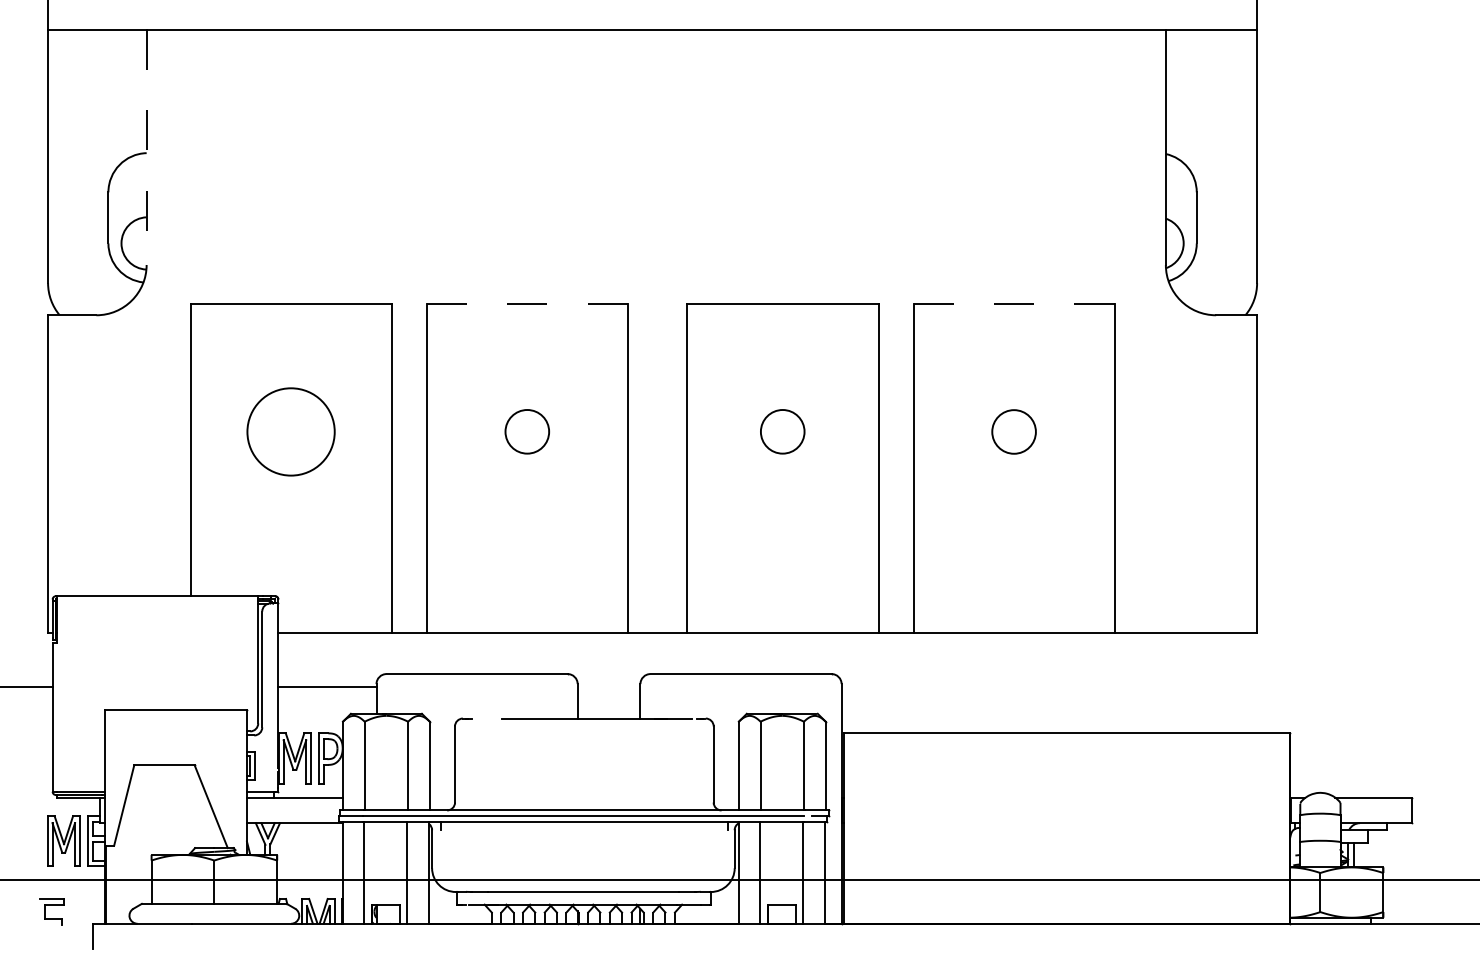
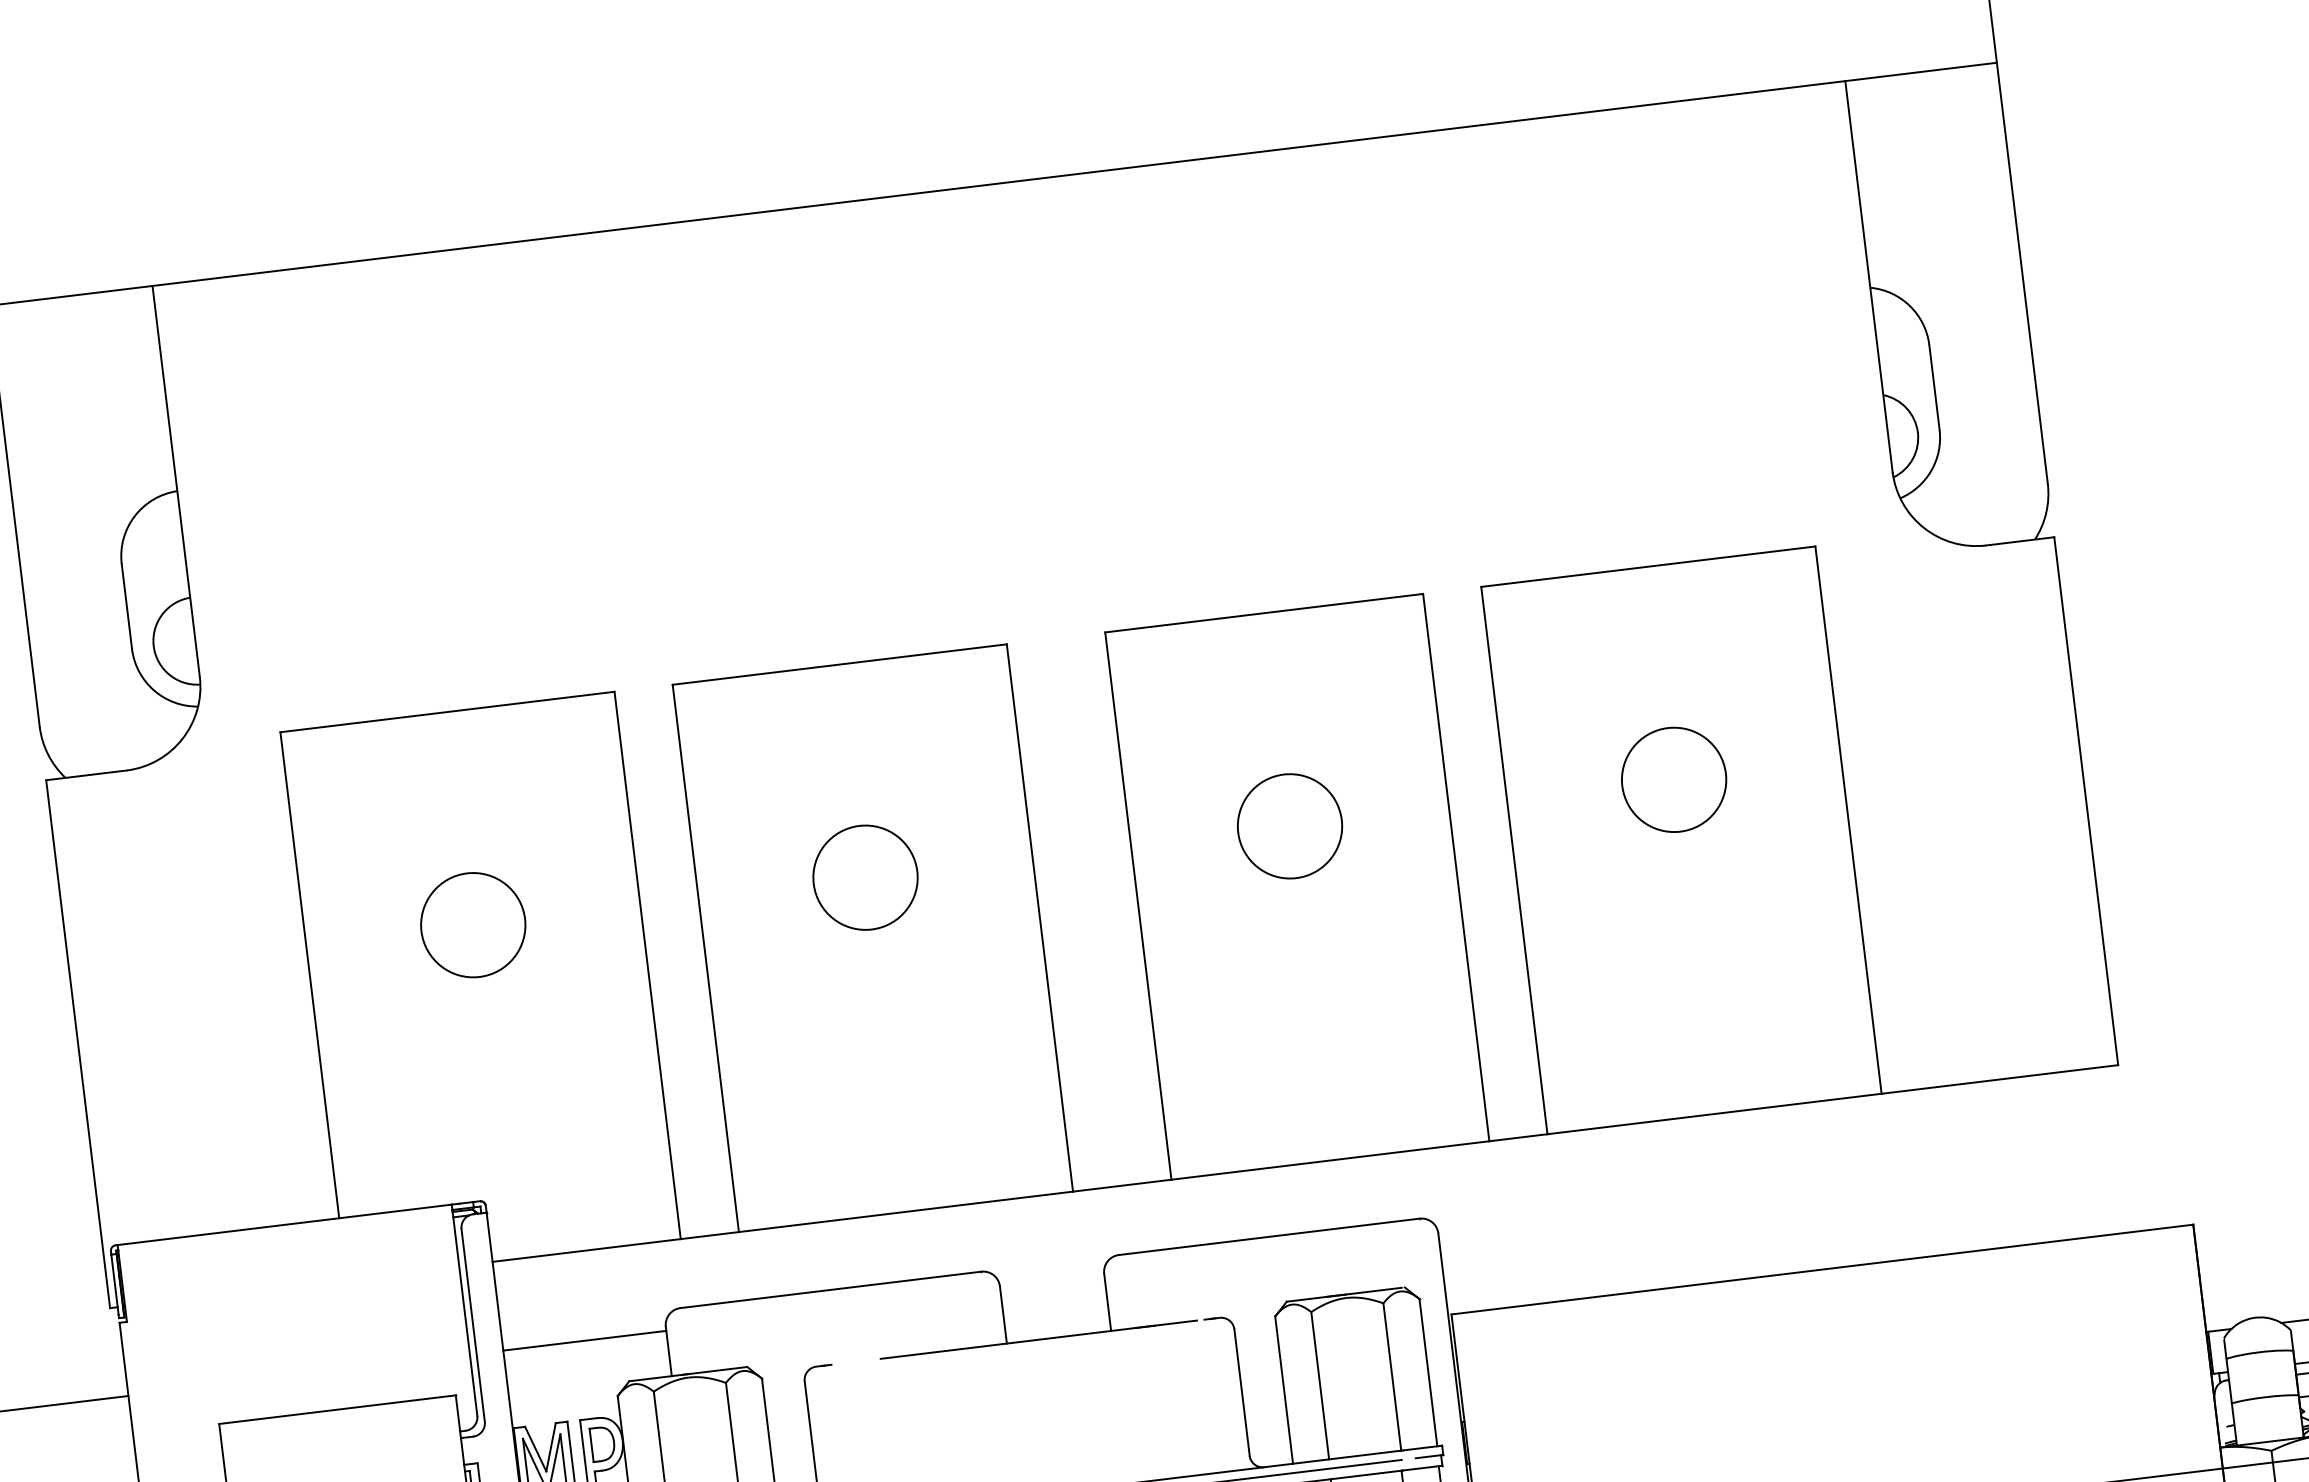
line: (146, 147) -> (175, 481), dashed -> solid
line: (527, 303) -> (840, 664), dashed -> solid
line: (1014, 303) -> (1648, 566), dashed -> solid
circle: (290, 431) -> (472, 924), size x0.71
circle: (527, 431) -> (865, 876), size x1.43
circle: (782, 431) -> (1289, 825), size x1.43
circle: (1013, 431) -> (1673, 779), size x1.43

